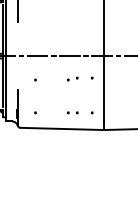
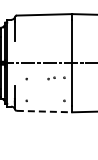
part: (72, 112) -> (51, 100), removed
line: (62, 128) -> (44, 111), solid -> dashed

